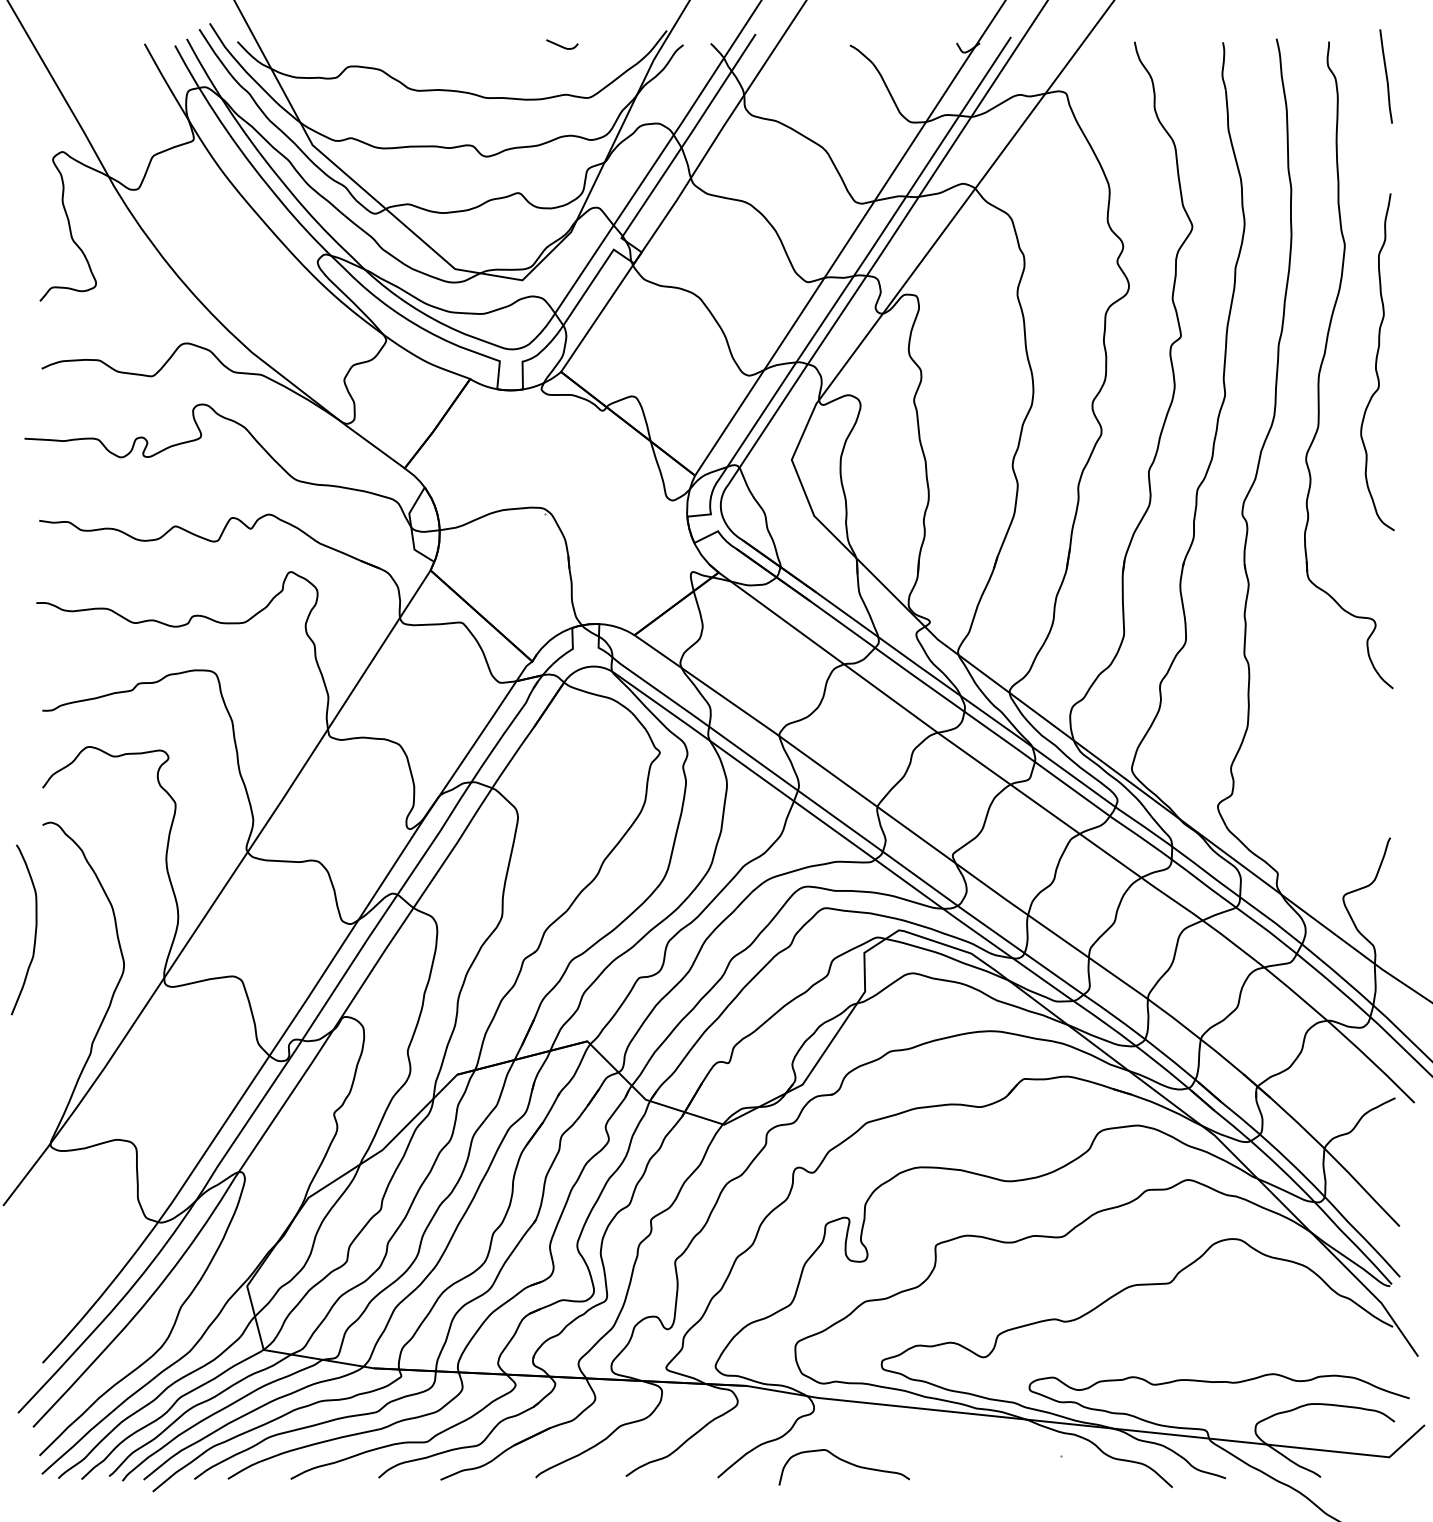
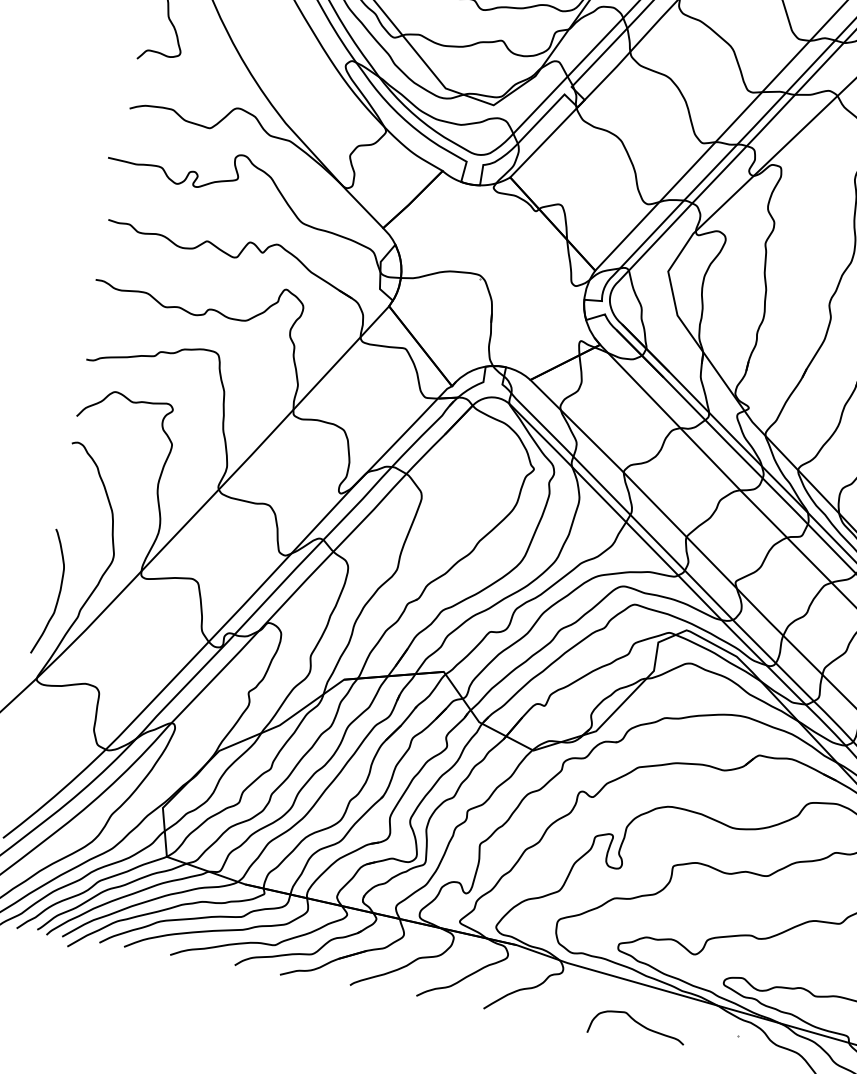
curve: (34, 933) -> (57, 596), moved
curve: (845, 1462) -> (638, 1024), moved

